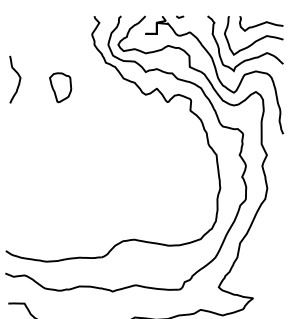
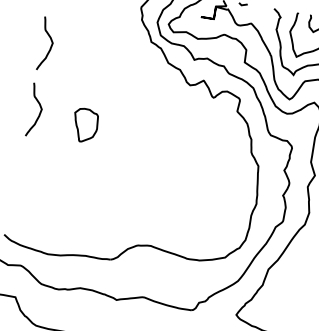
part: (60, 87) -> (85, 125), moved
curve: (18, 140) -> (38, 113), added

